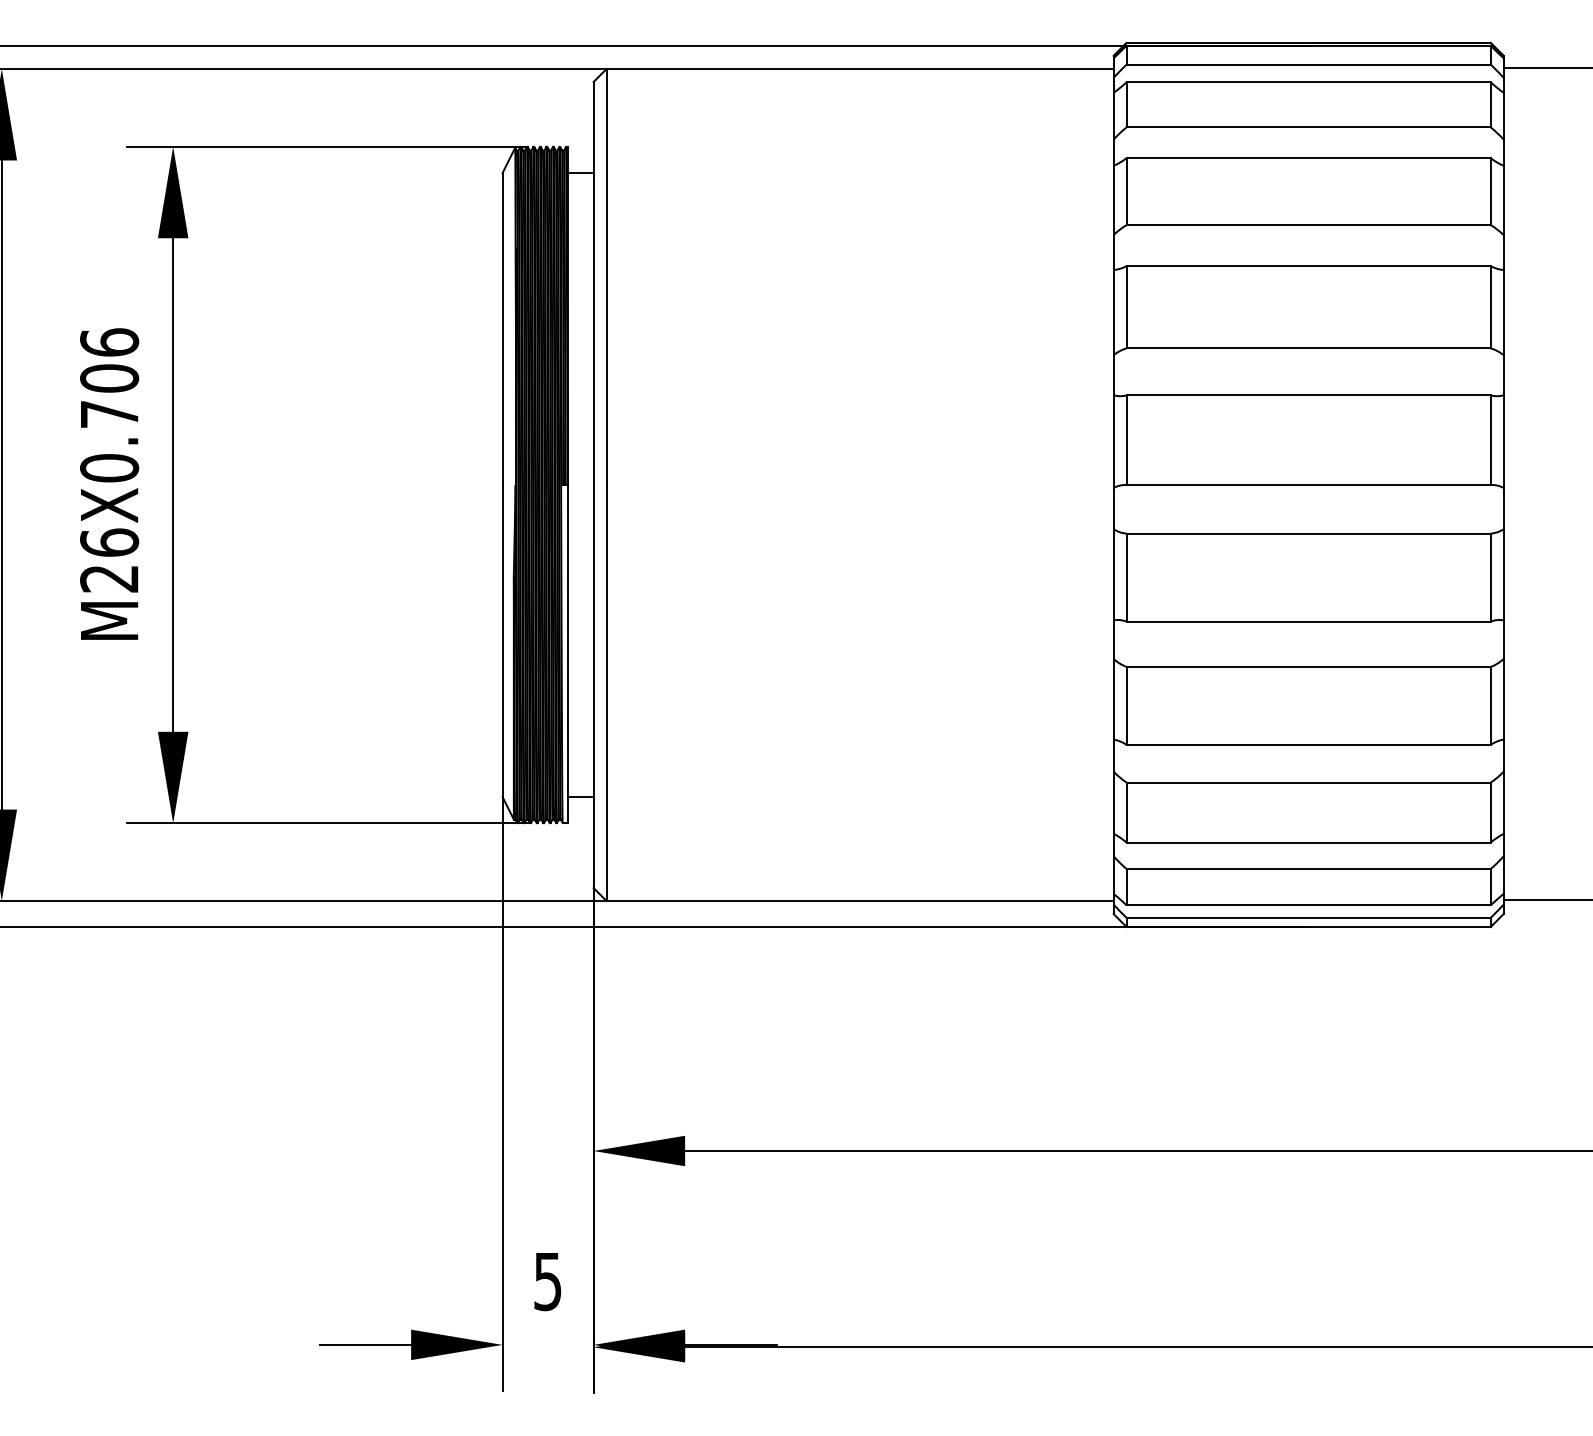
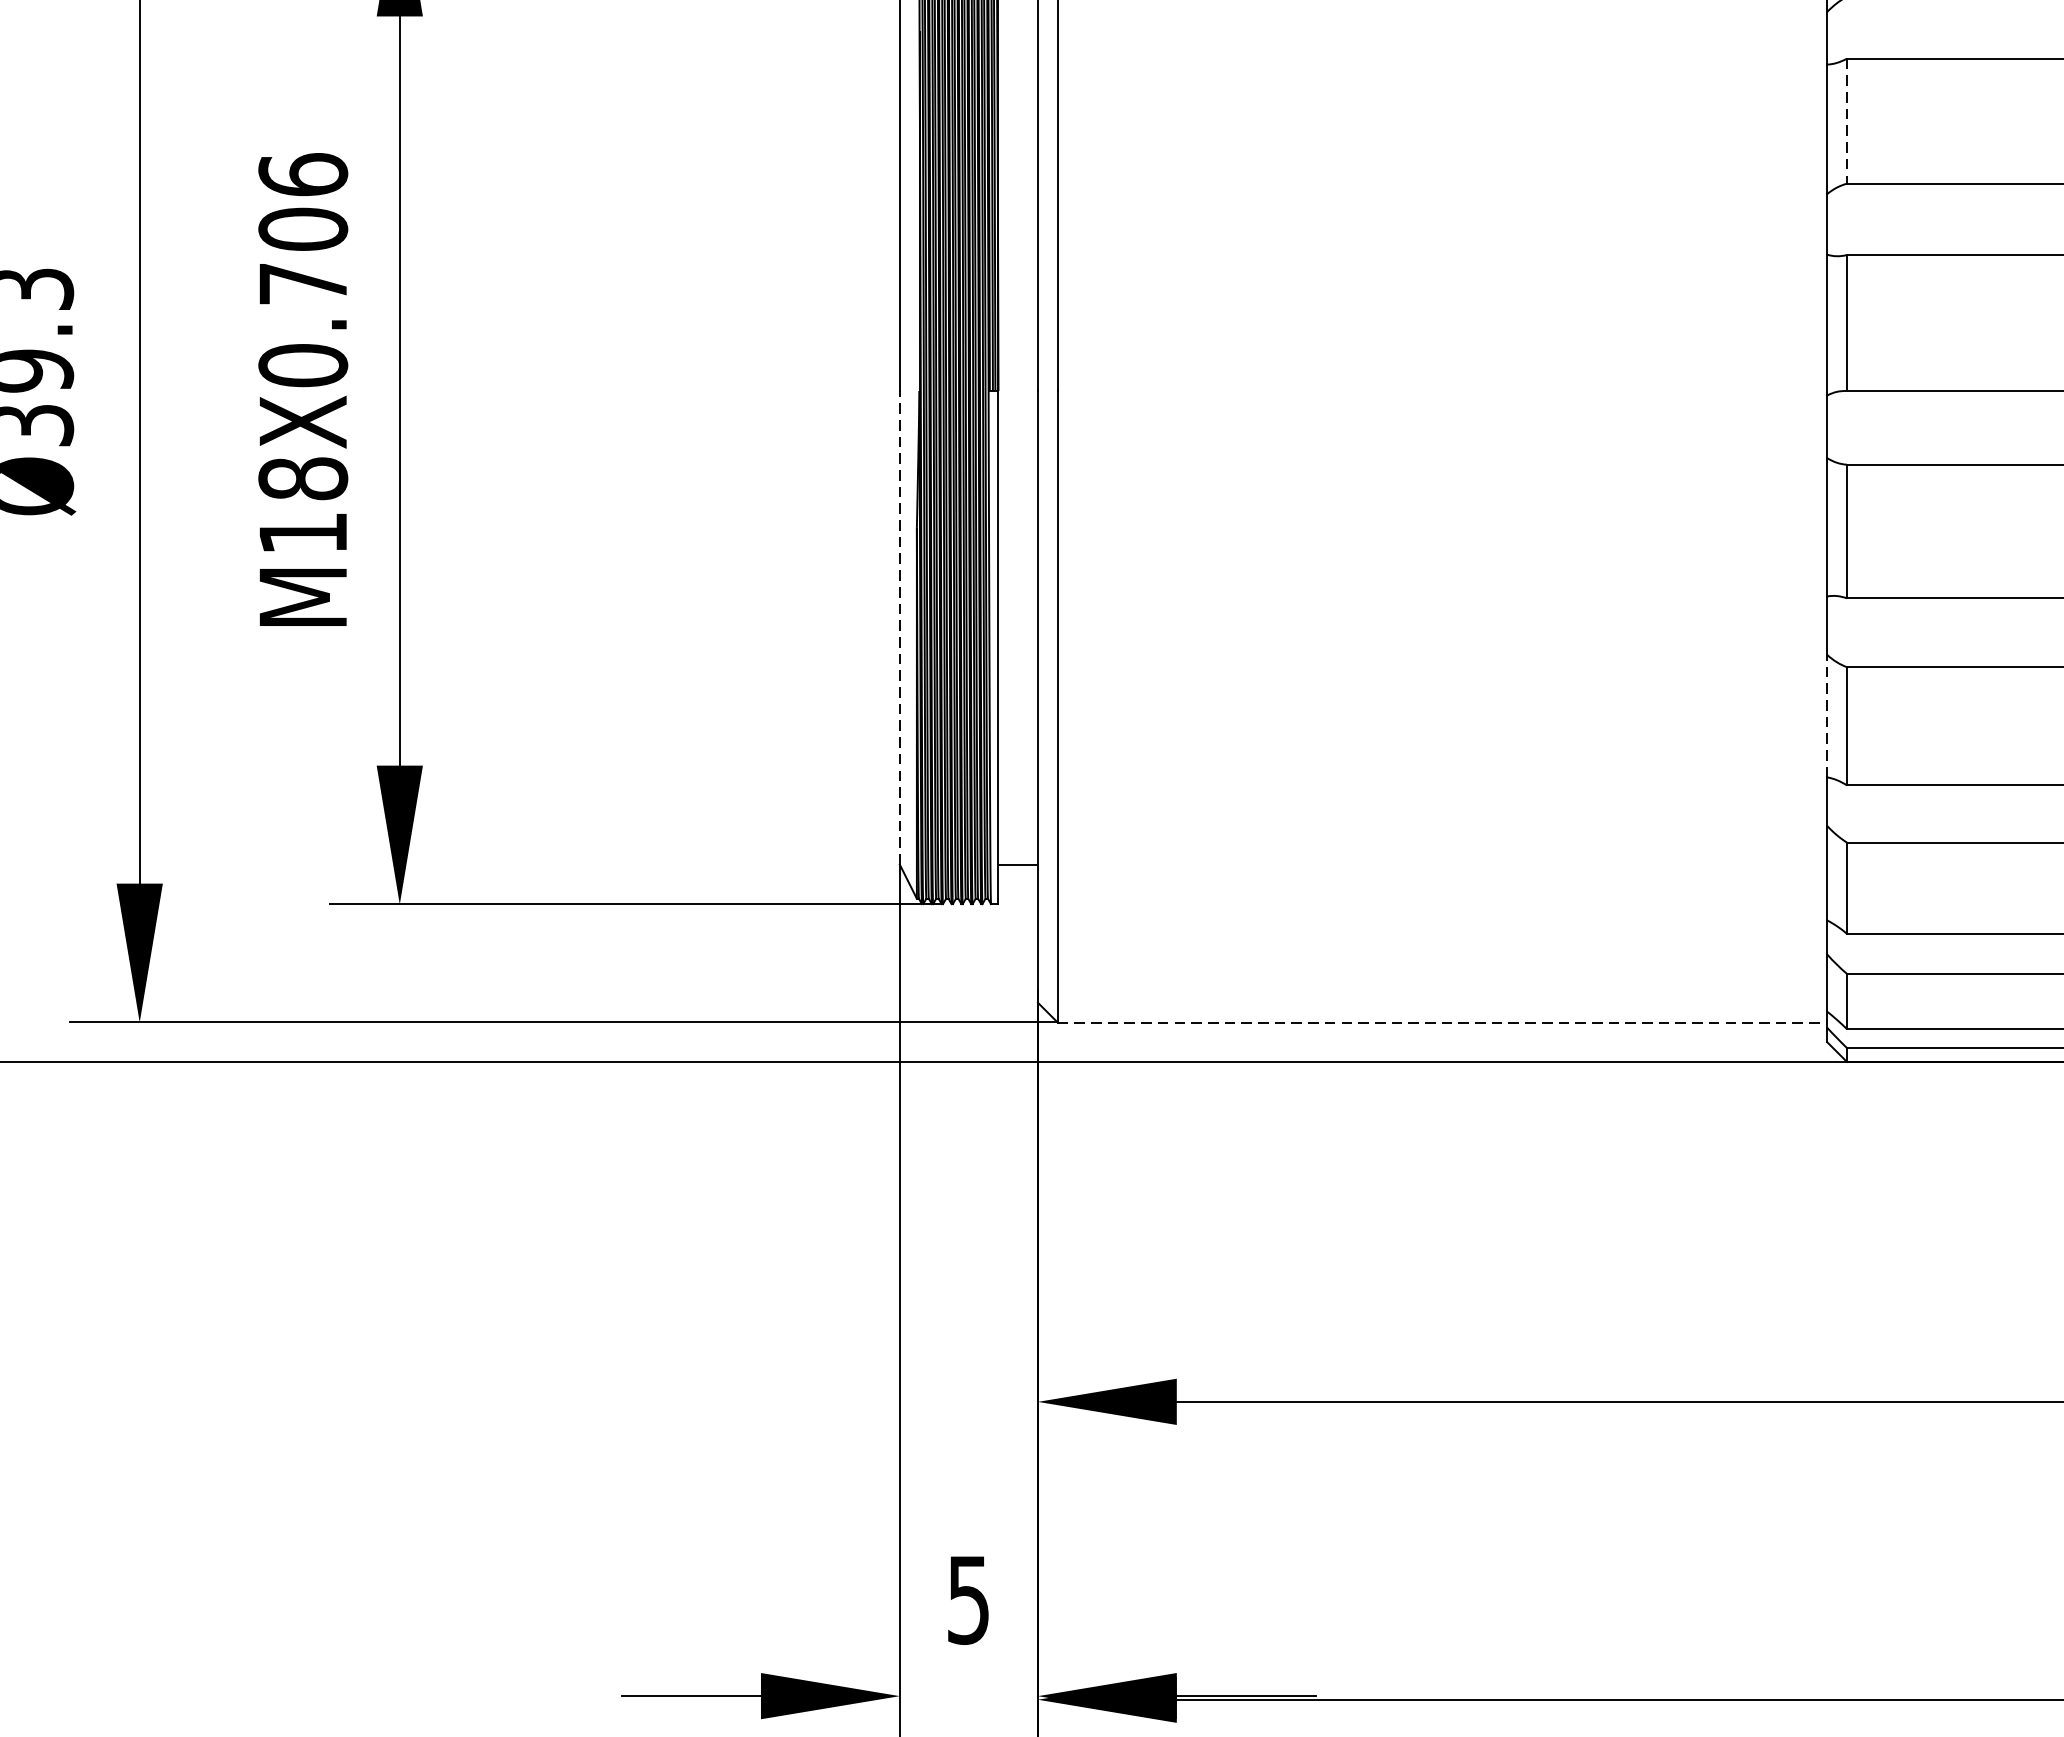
line: (1126, 307) -> (1846, 121), solid -> dashed
text: (109, 560) -> (303, 505), M26X0.706 -> M18X0.706
line: (502, 640) -> (899, 627), solid -> dashed
line: (1113, 698) -> (1827, 715), solid -> dashed
line: (860, 901) -> (1443, 1023), solid -> dashed

